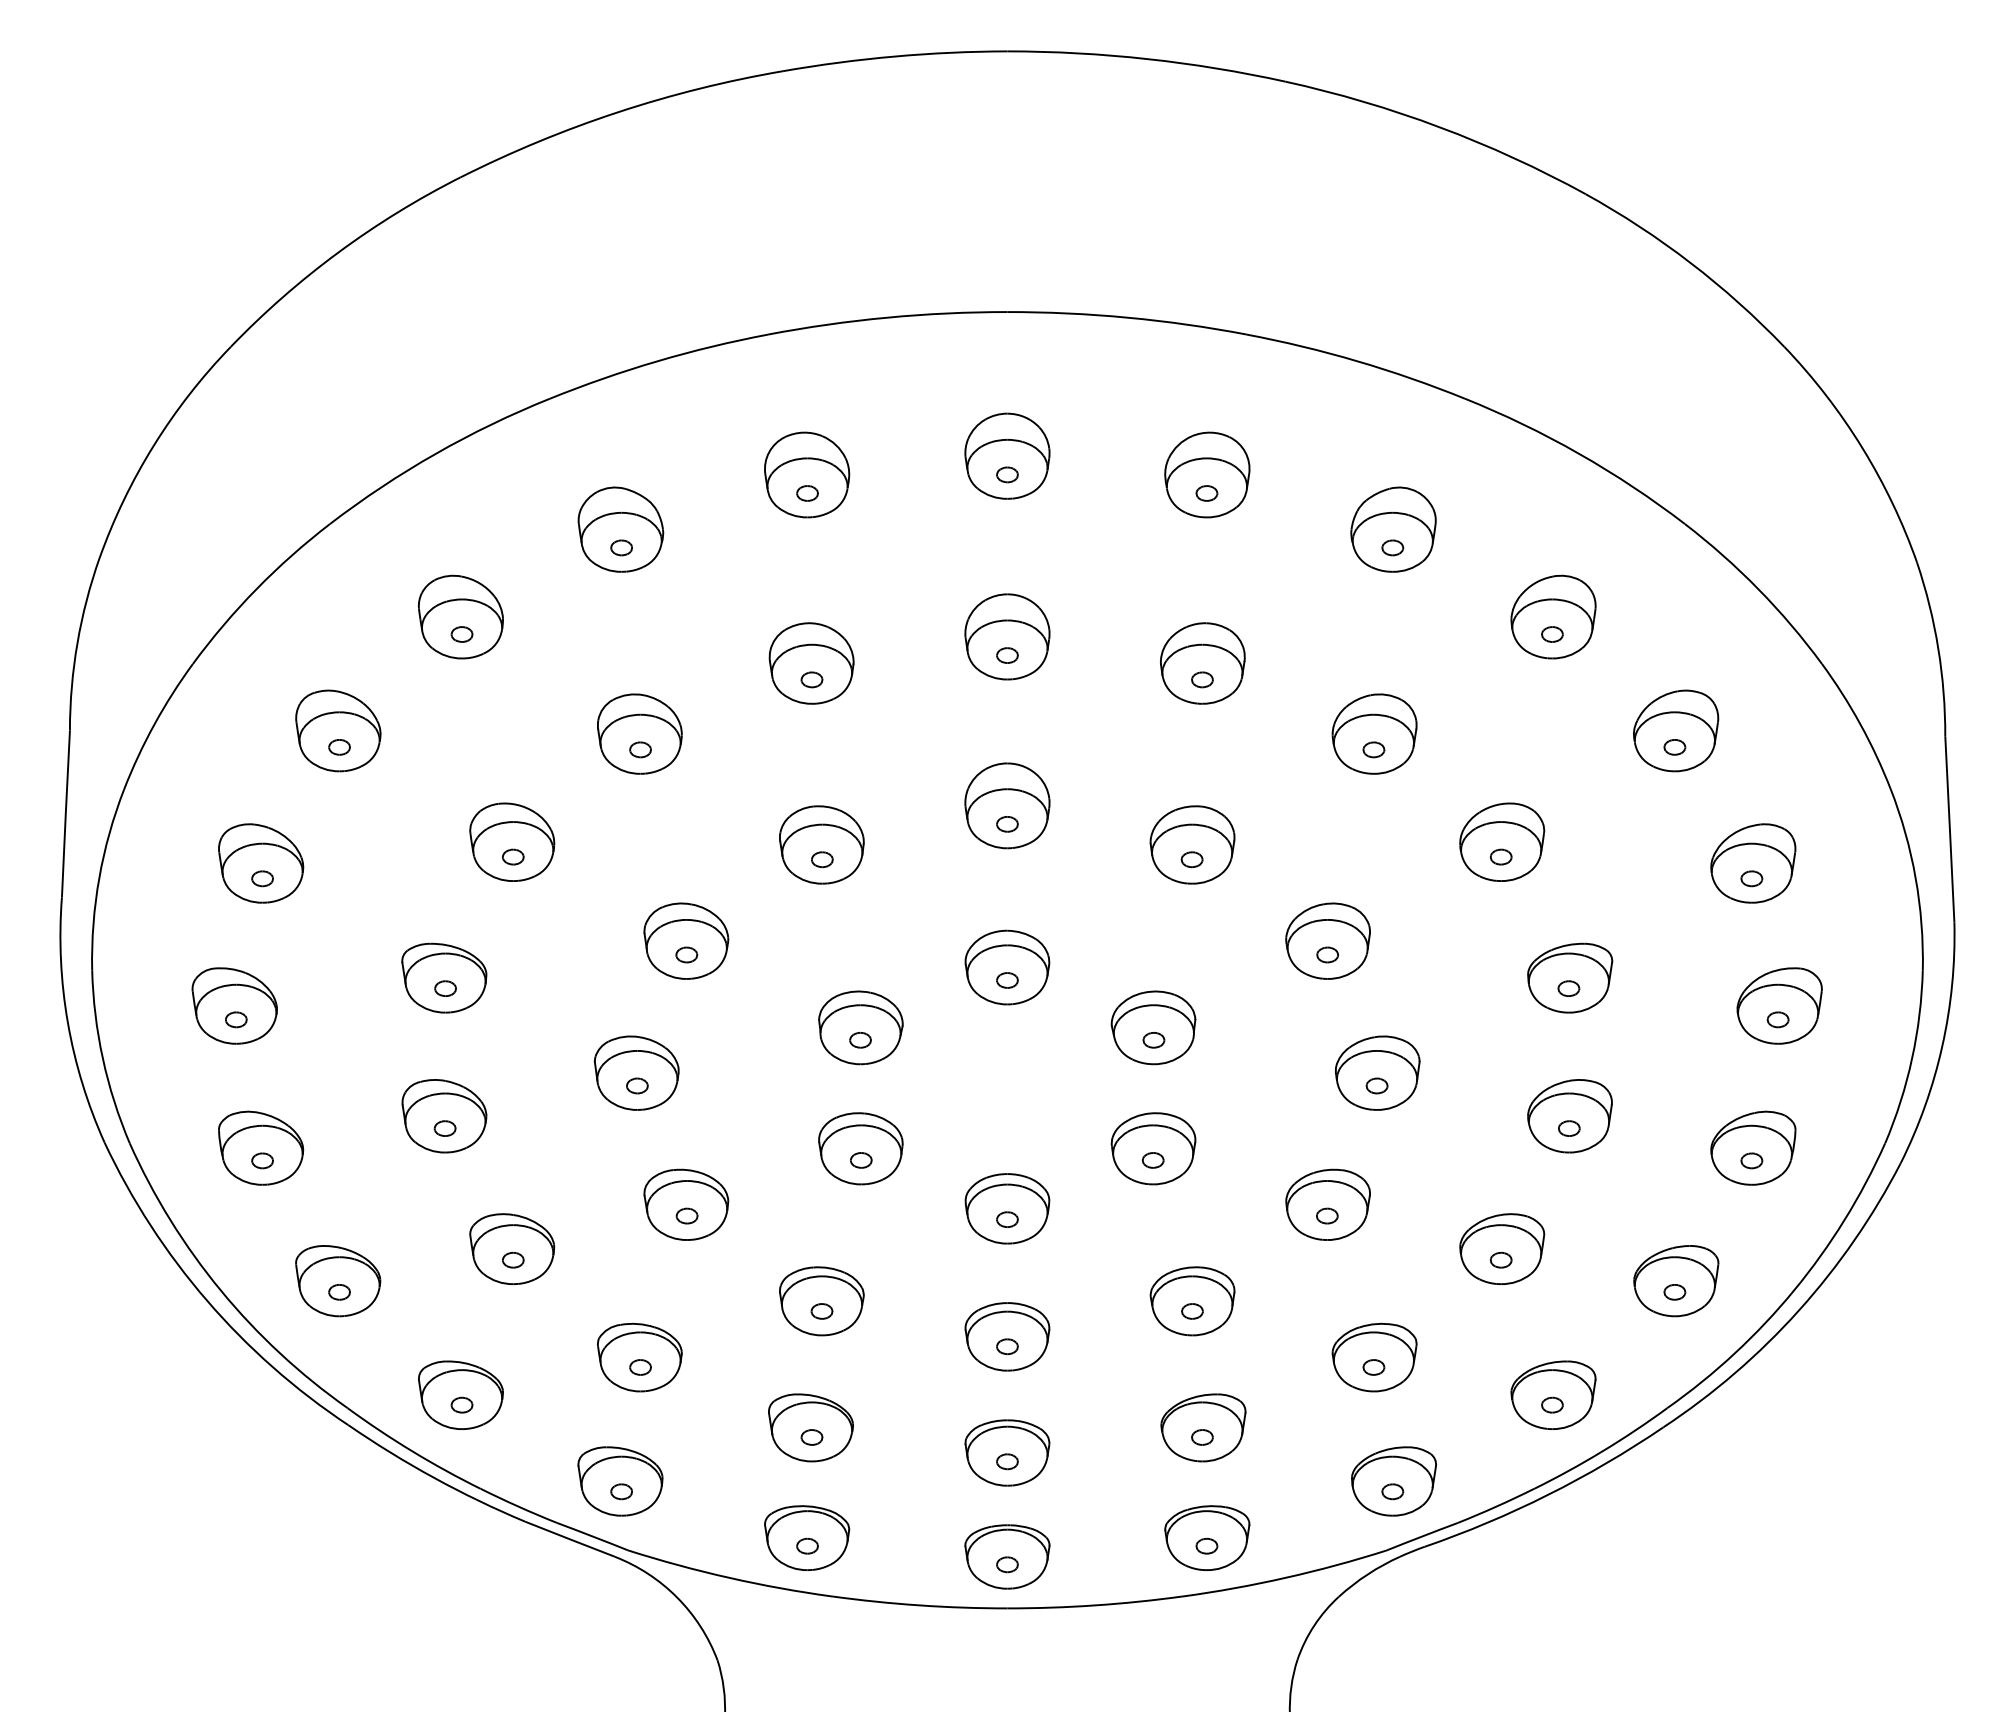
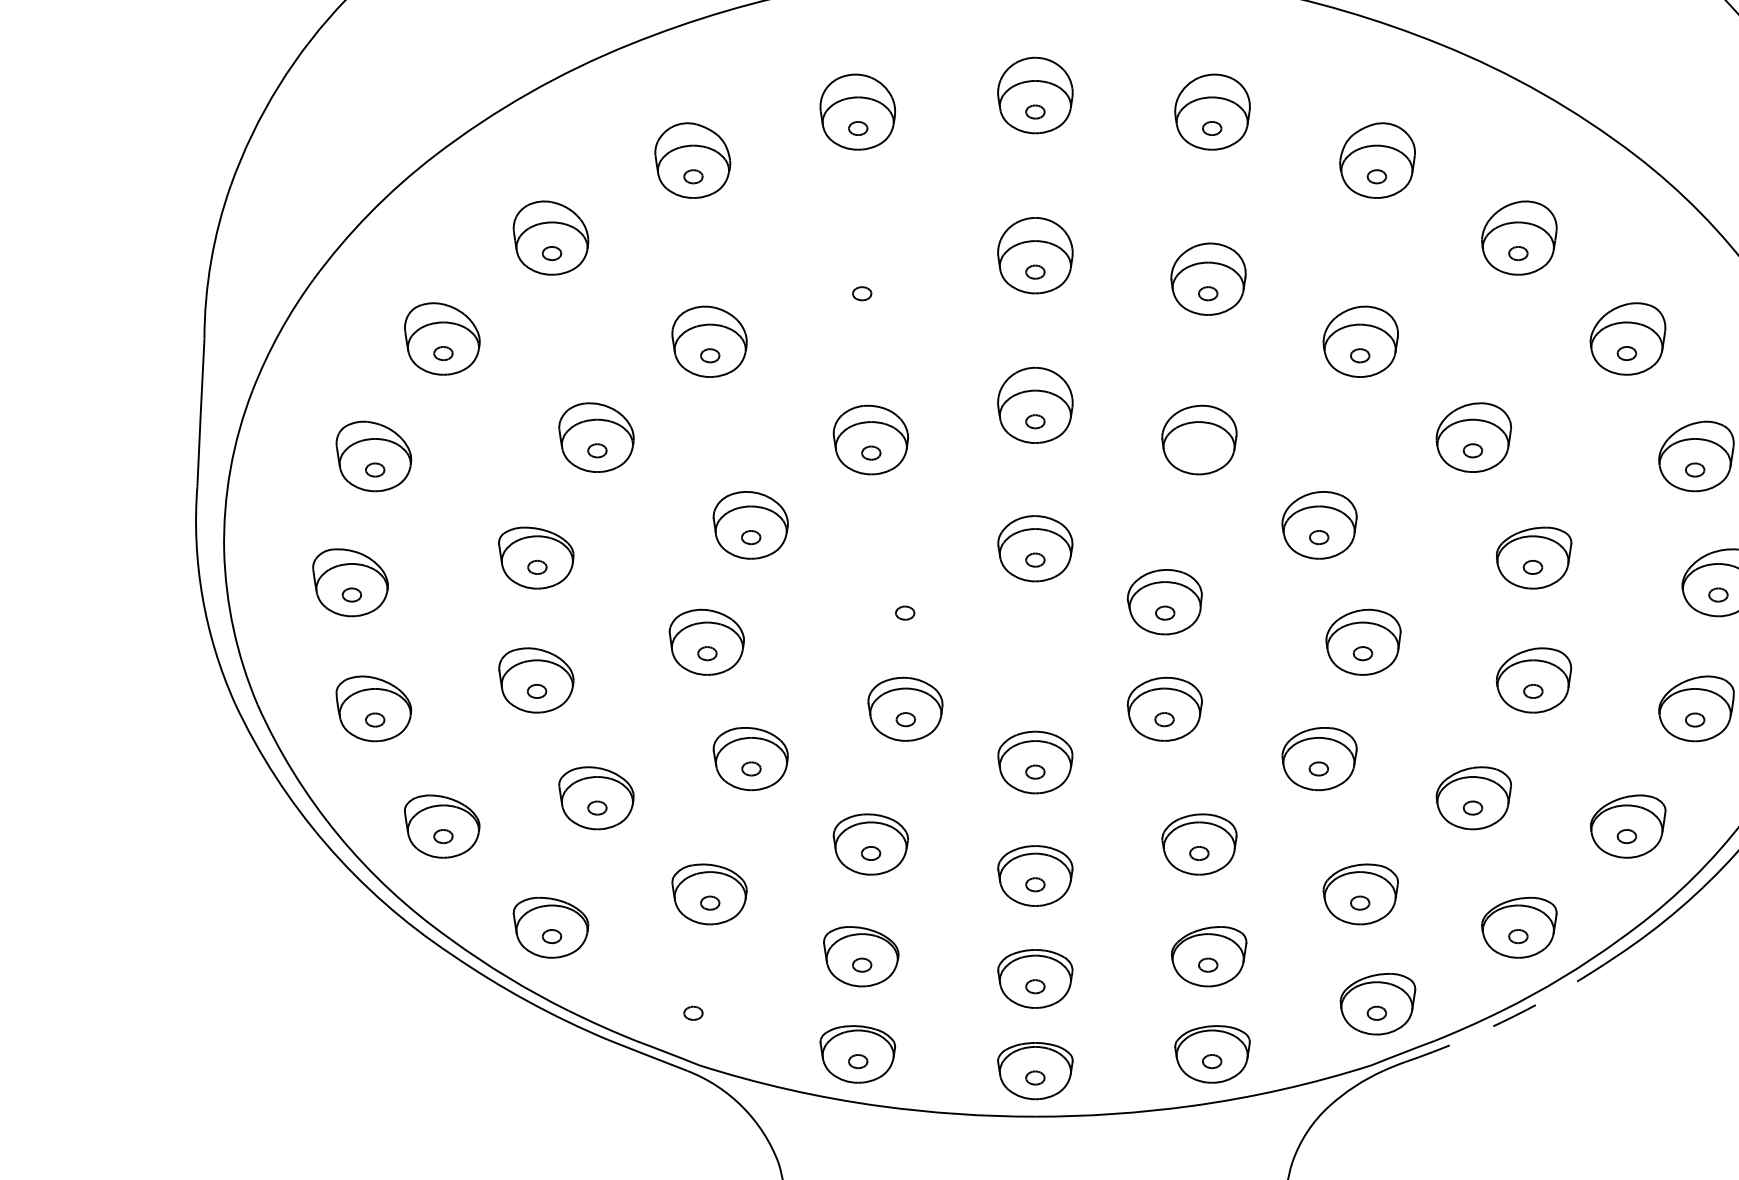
part: (811, 663) -> (861, 279), removed
part: (1191, 859) -> (1198, 452), removed
part: (860, 1027) -> (905, 601), removed
part: (620, 1481) -> (692, 1004), removed
arc: (1548, 1494) -> (1514, 1015), solid -> dashed

